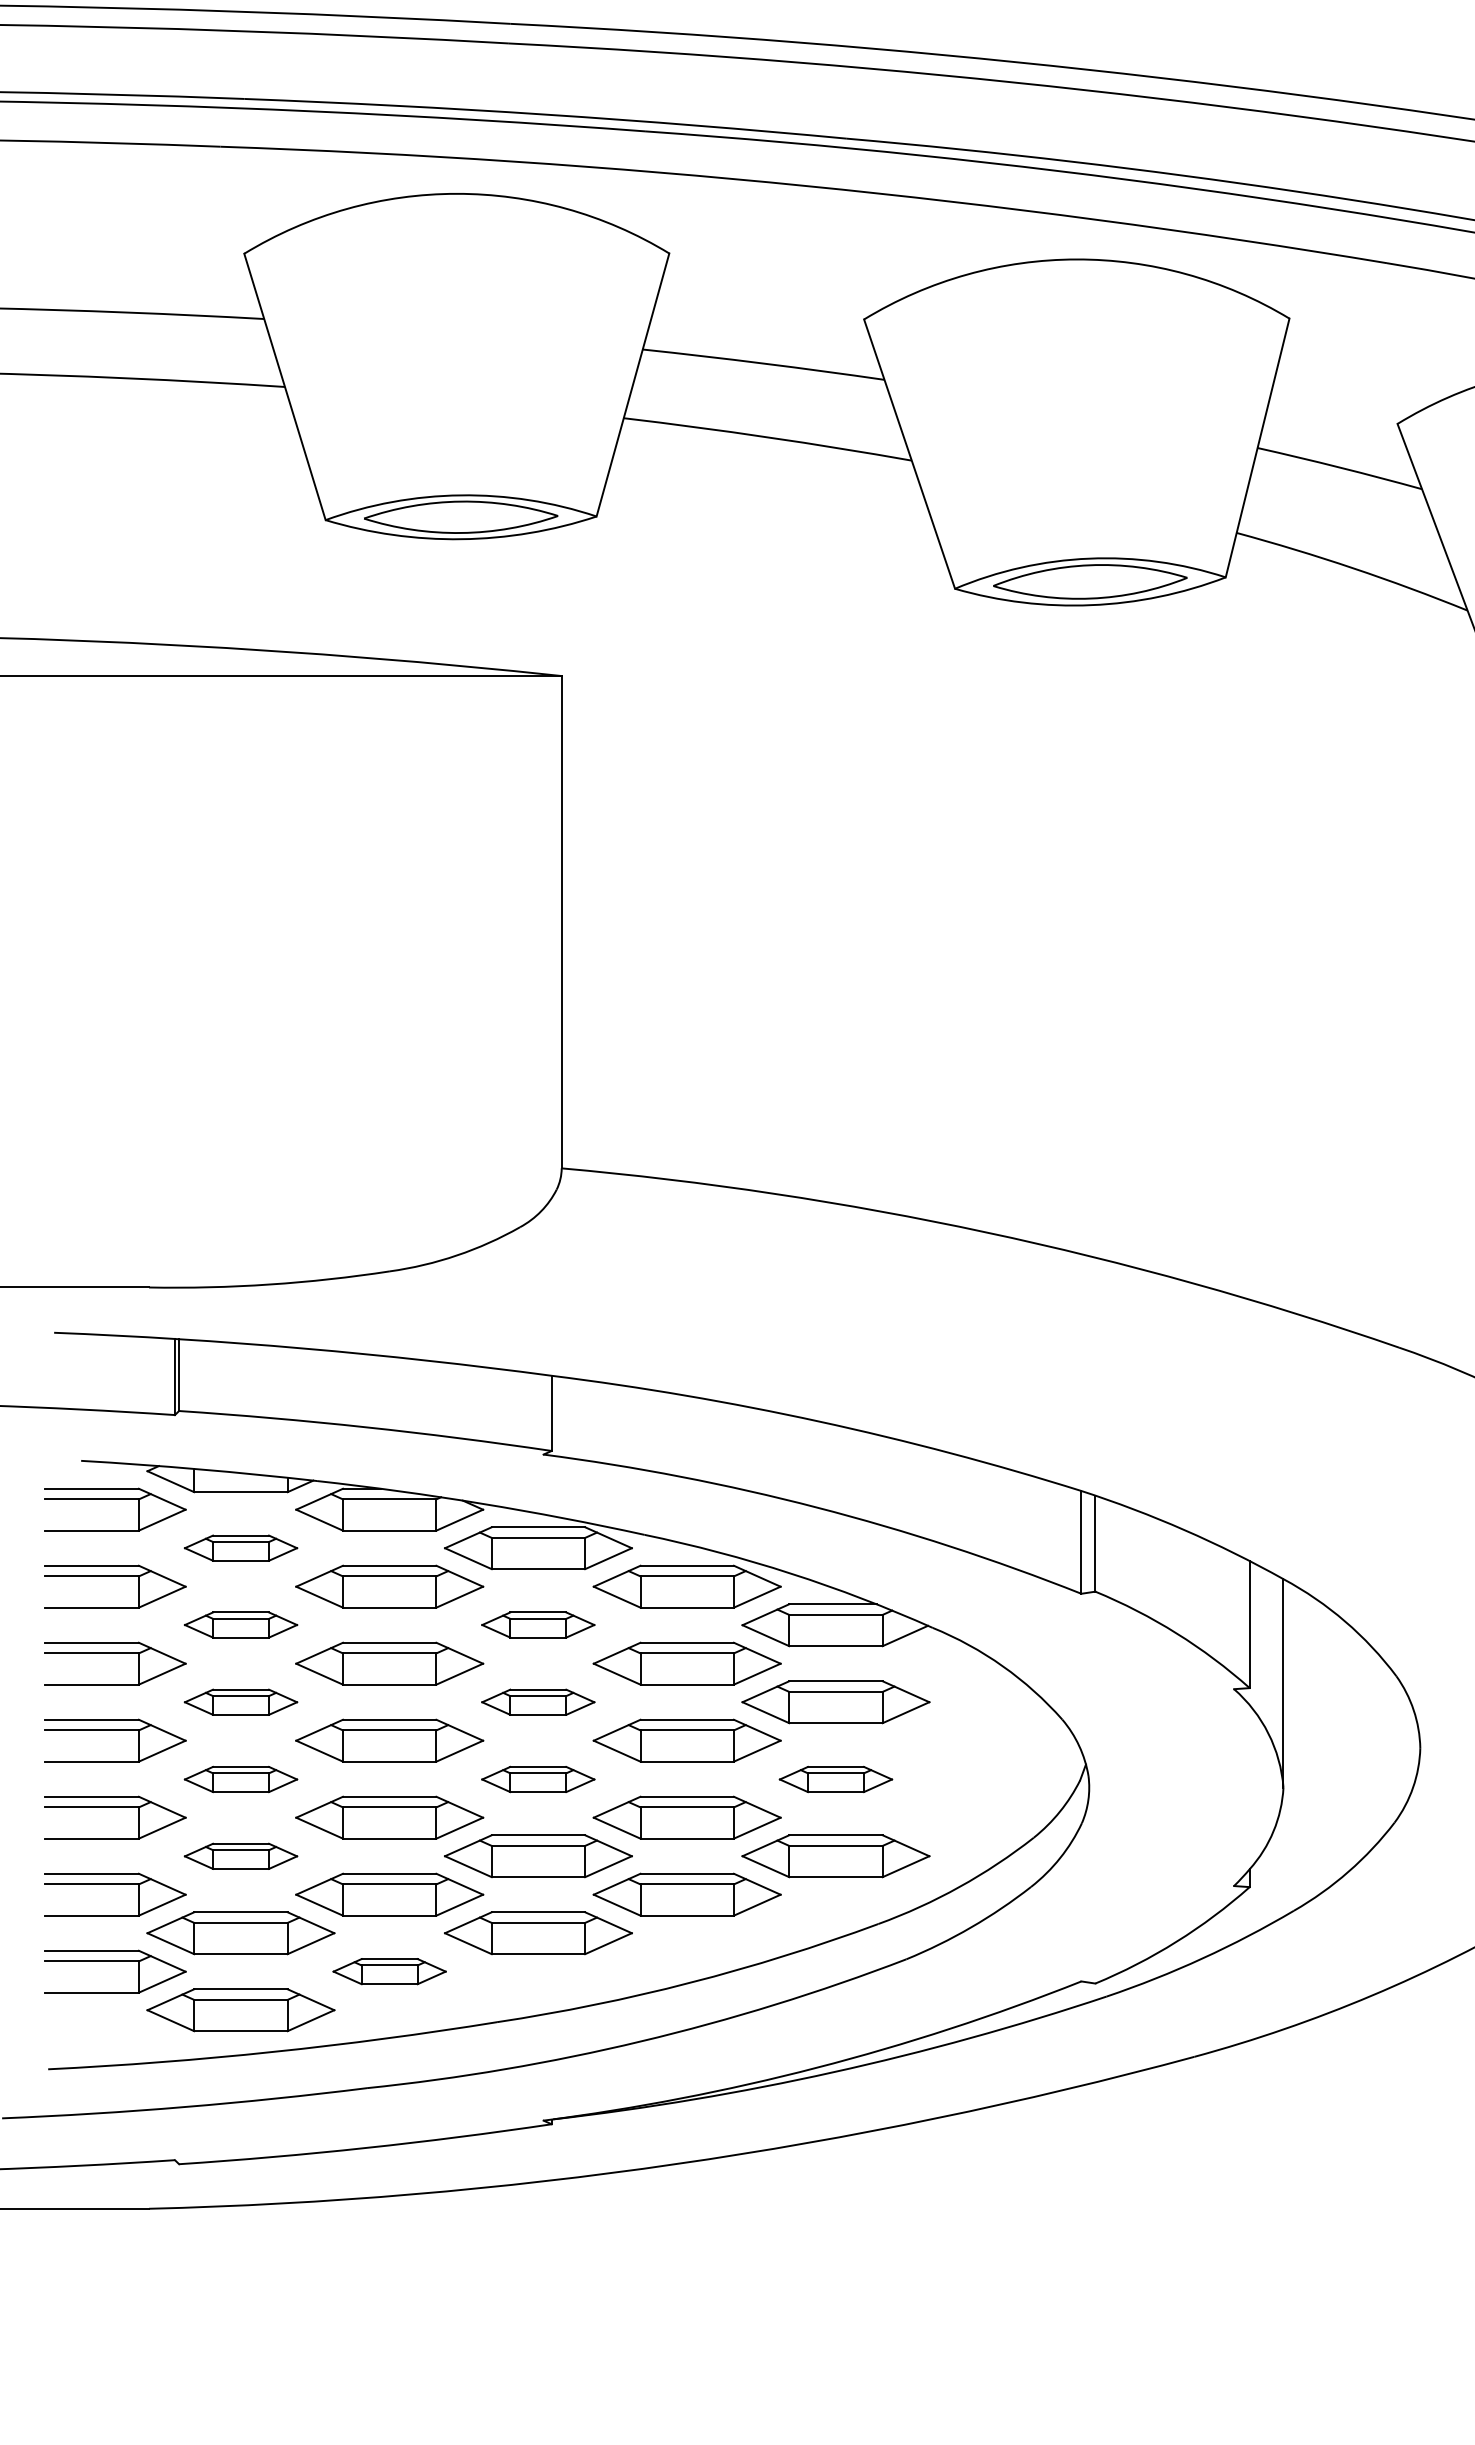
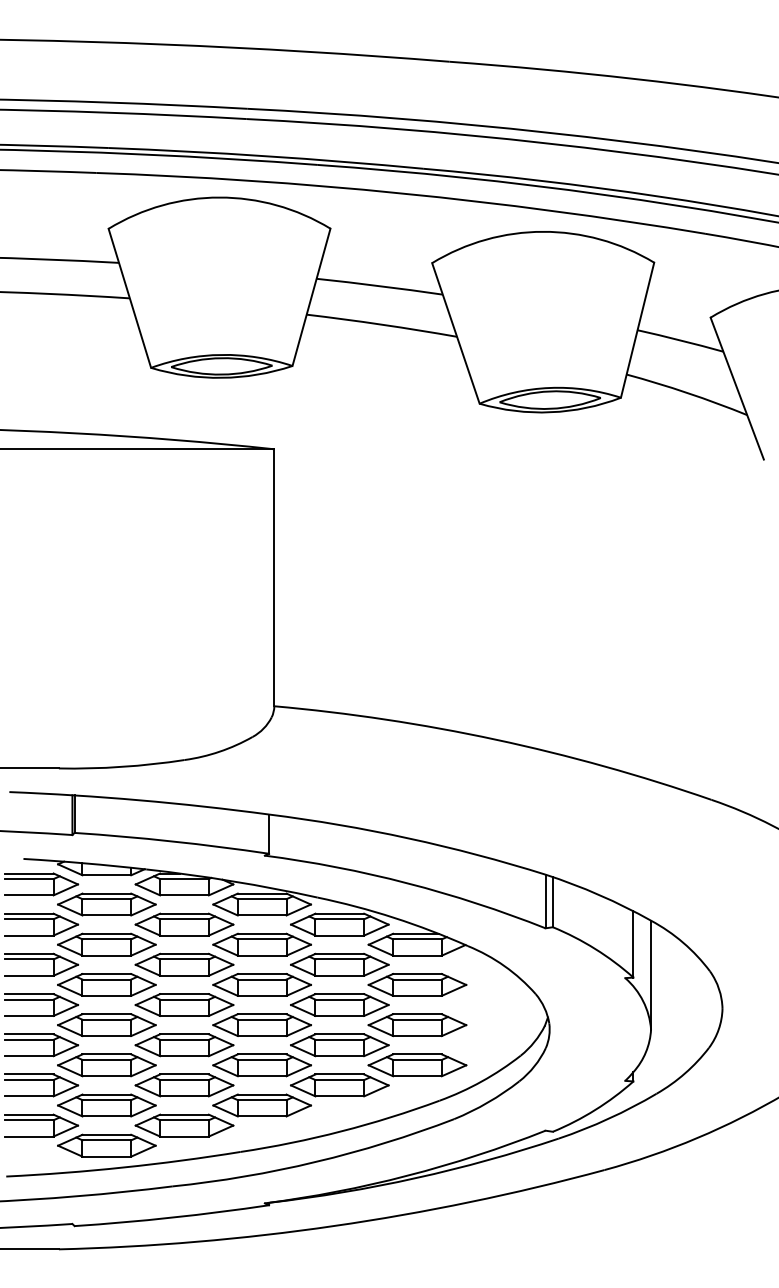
part: (240, 1548) -> (106, 904), size x1.67
part: (240, 1624) -> (106, 944), size x1.67
part: (537, 1624) -> (261, 944), size x1.67
part: (240, 1701) -> (106, 984), size x1.67
part: (537, 1701) -> (261, 984), size x1.67
part: (240, 1779) -> (106, 1025), size x1.67
part: (537, 1779) -> (261, 1025), size x1.67
part: (836, 1779) -> (417, 1025), size x1.67
part: (240, 1856) -> (106, 1065), size x1.67
part: (389, 1971) -> (184, 1125), size x1.67

